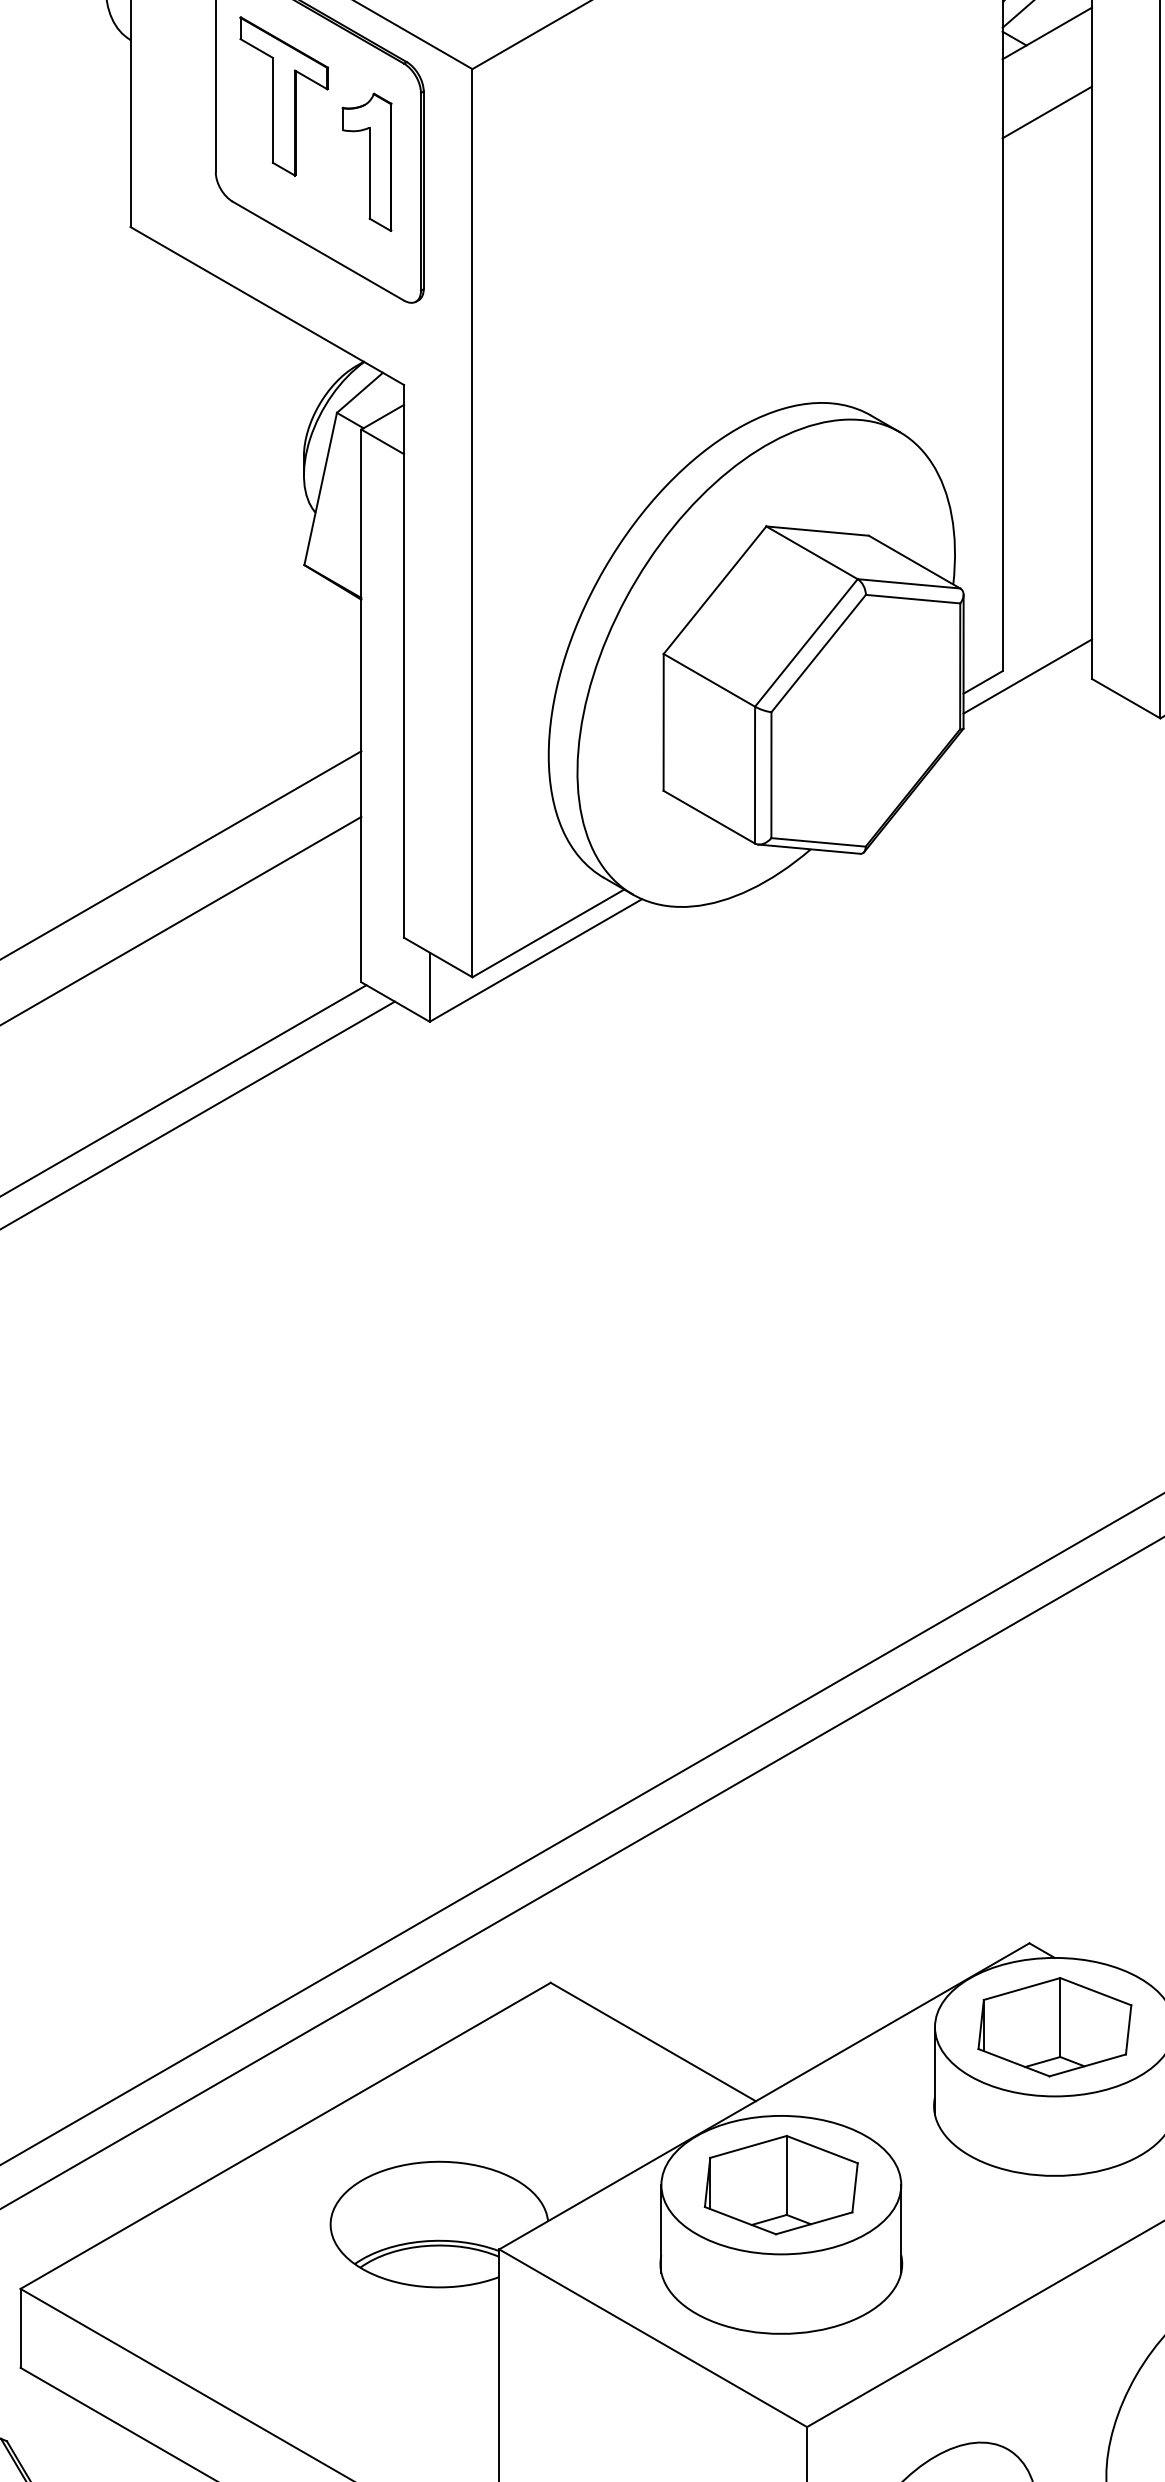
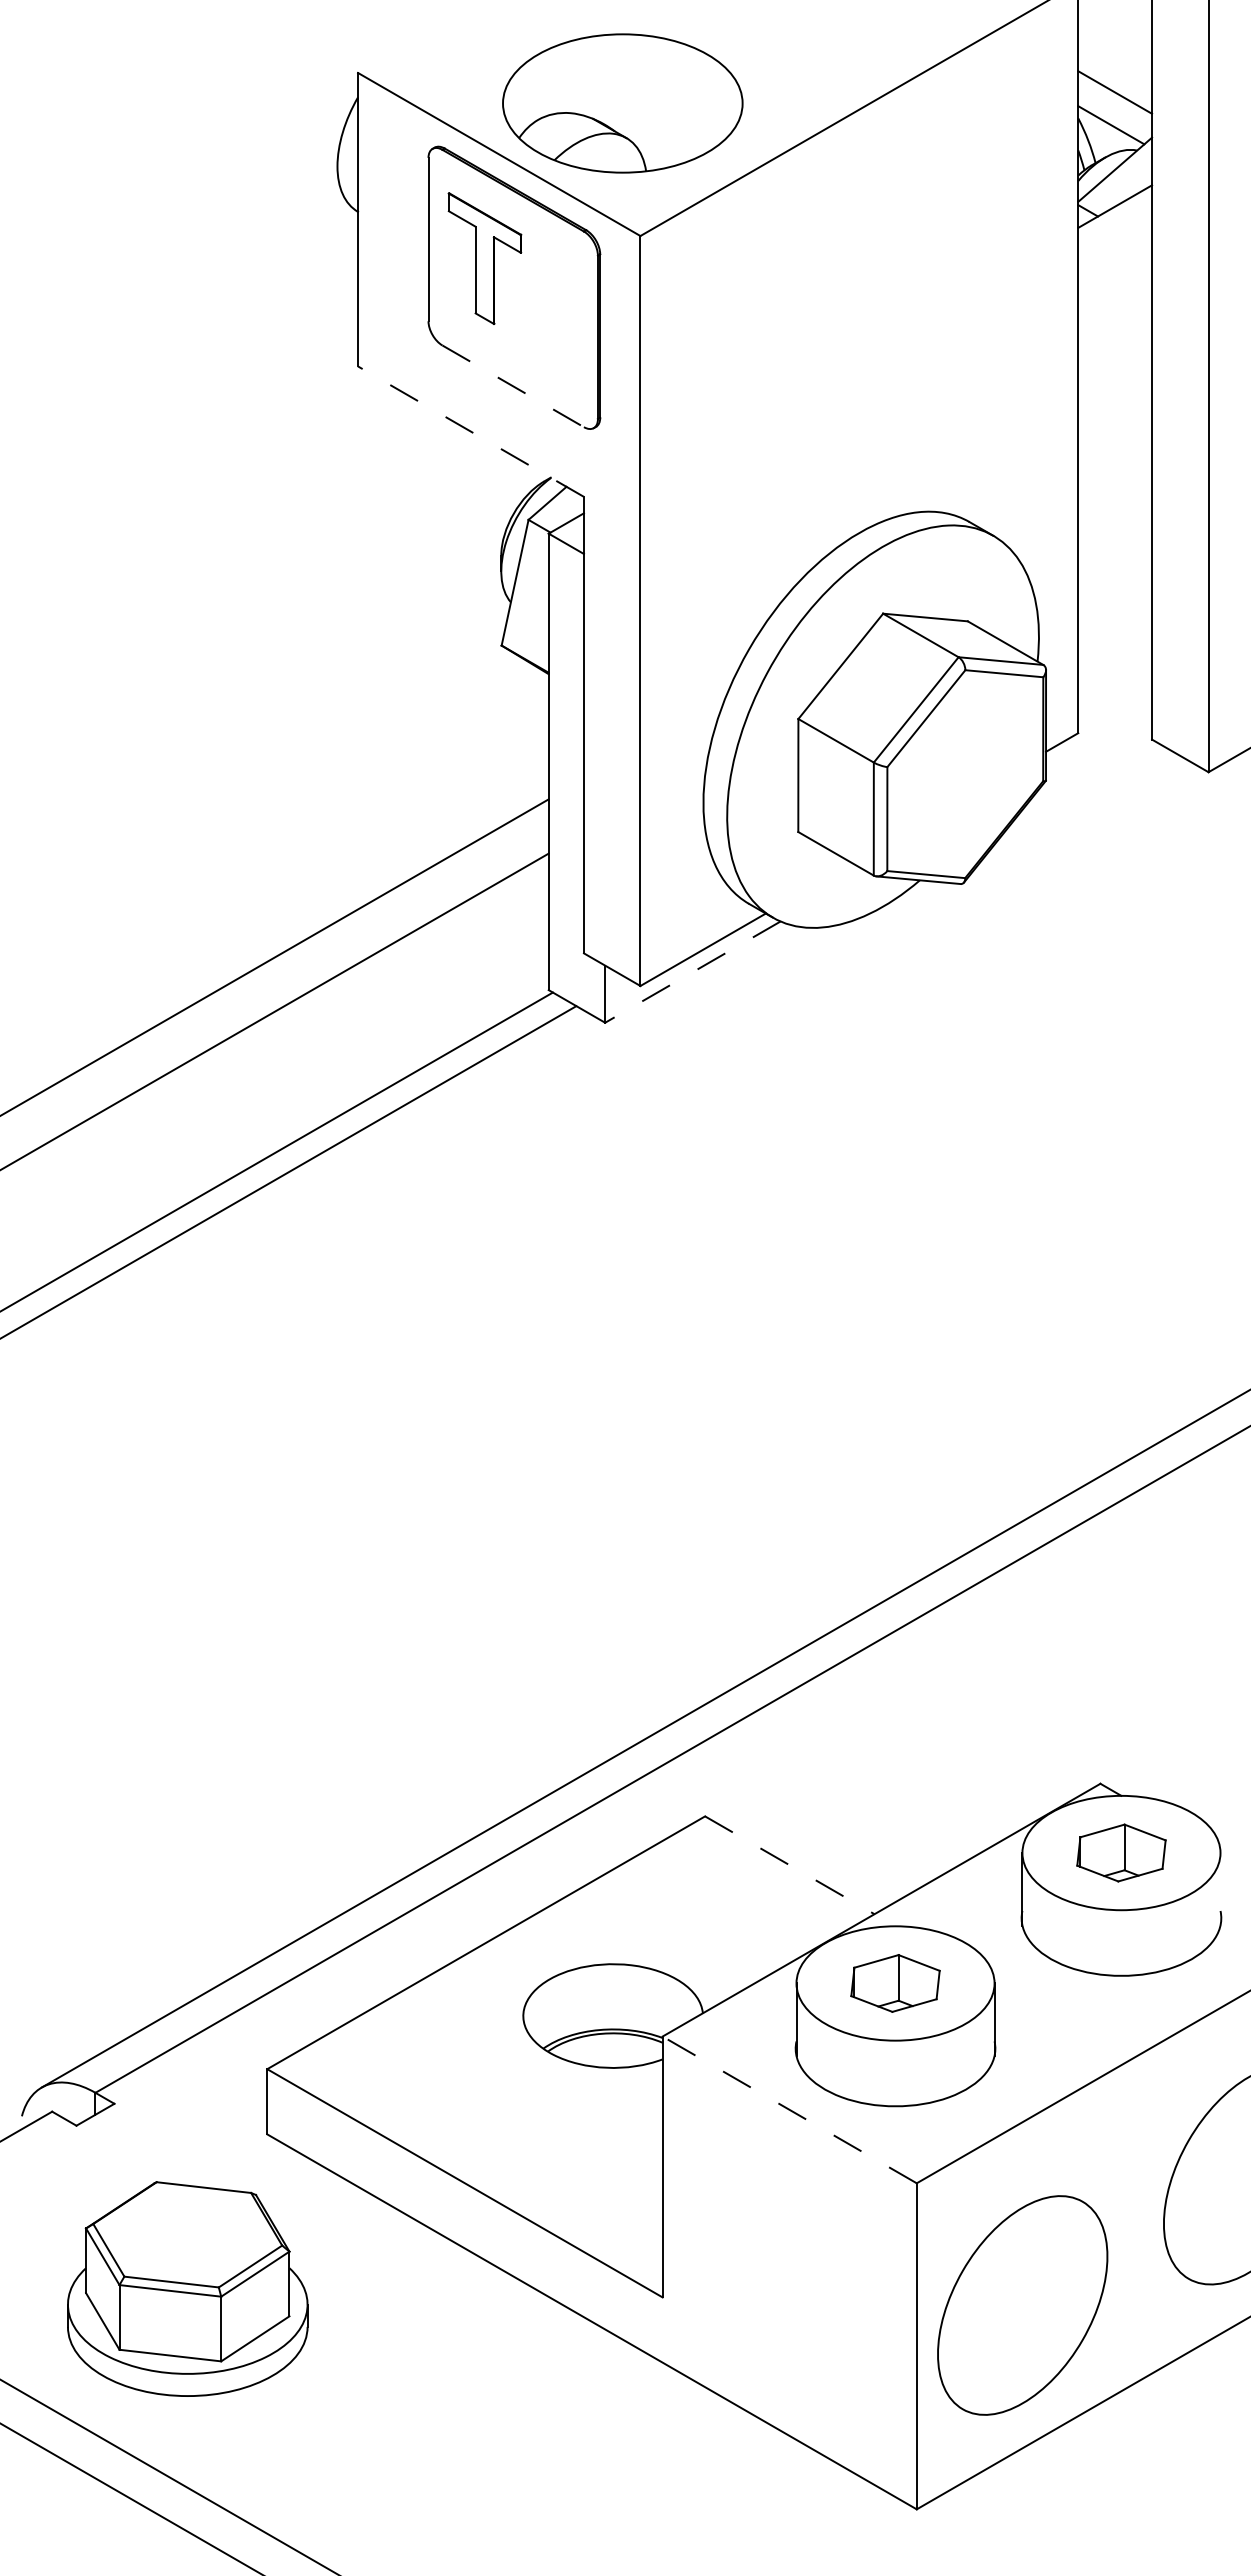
line: (1047, 112) -> (1115, 271), removed
part: (367, 161) -> (553, 312), removed
line: (318, 251) -> (513, 386), solid -> dashed
line: (266, 305) -> (470, 431), solid -> dashed
line: (1028, 676) -> (1099, 737), removed
line: (535, 960) -> (692, 972), solid -> dashed
part: (1054, 2026) -> (1121, 1852), size x0.7
line: (652, 2042) -> (789, 1865), solid -> dashed
part: (781, 2185) -> (895, 1983), size x0.7
line: (652, 2337) -> (789, 2109), solid -> dashed

